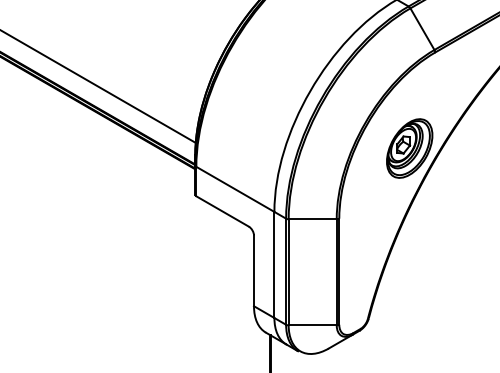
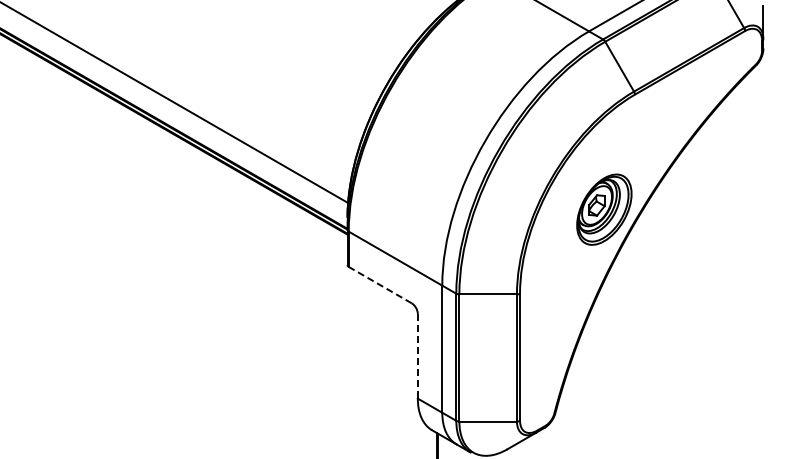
line: (221, 210) -> (379, 284), solid -> dashed
line: (253, 271) -> (417, 356), solid -> dashed

